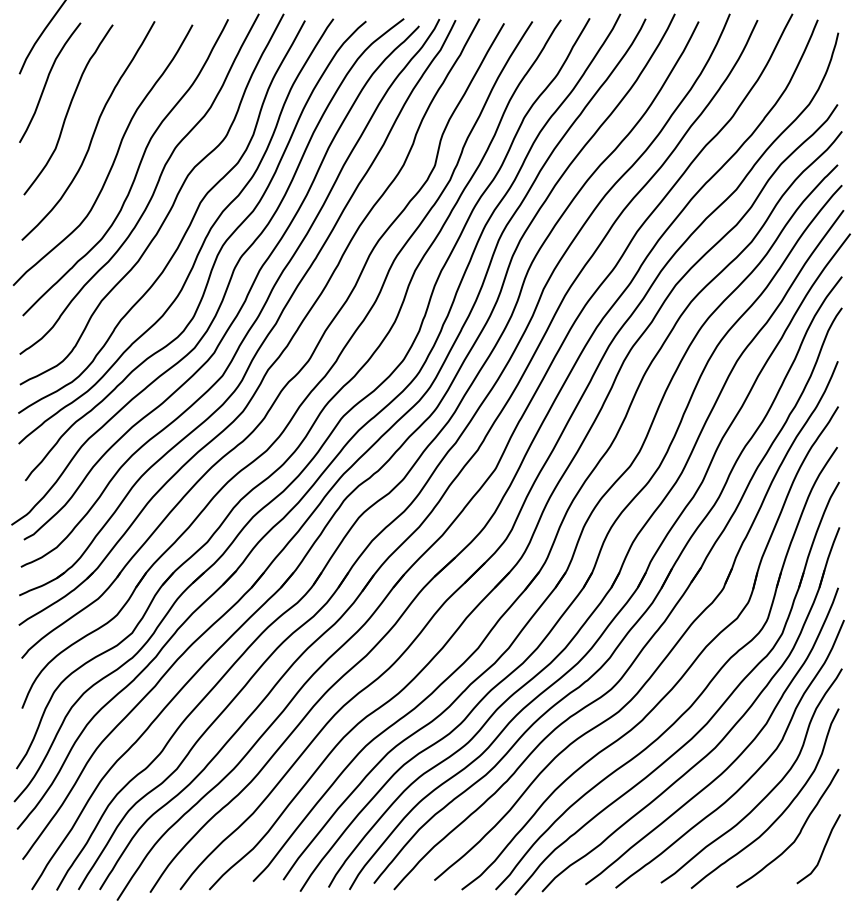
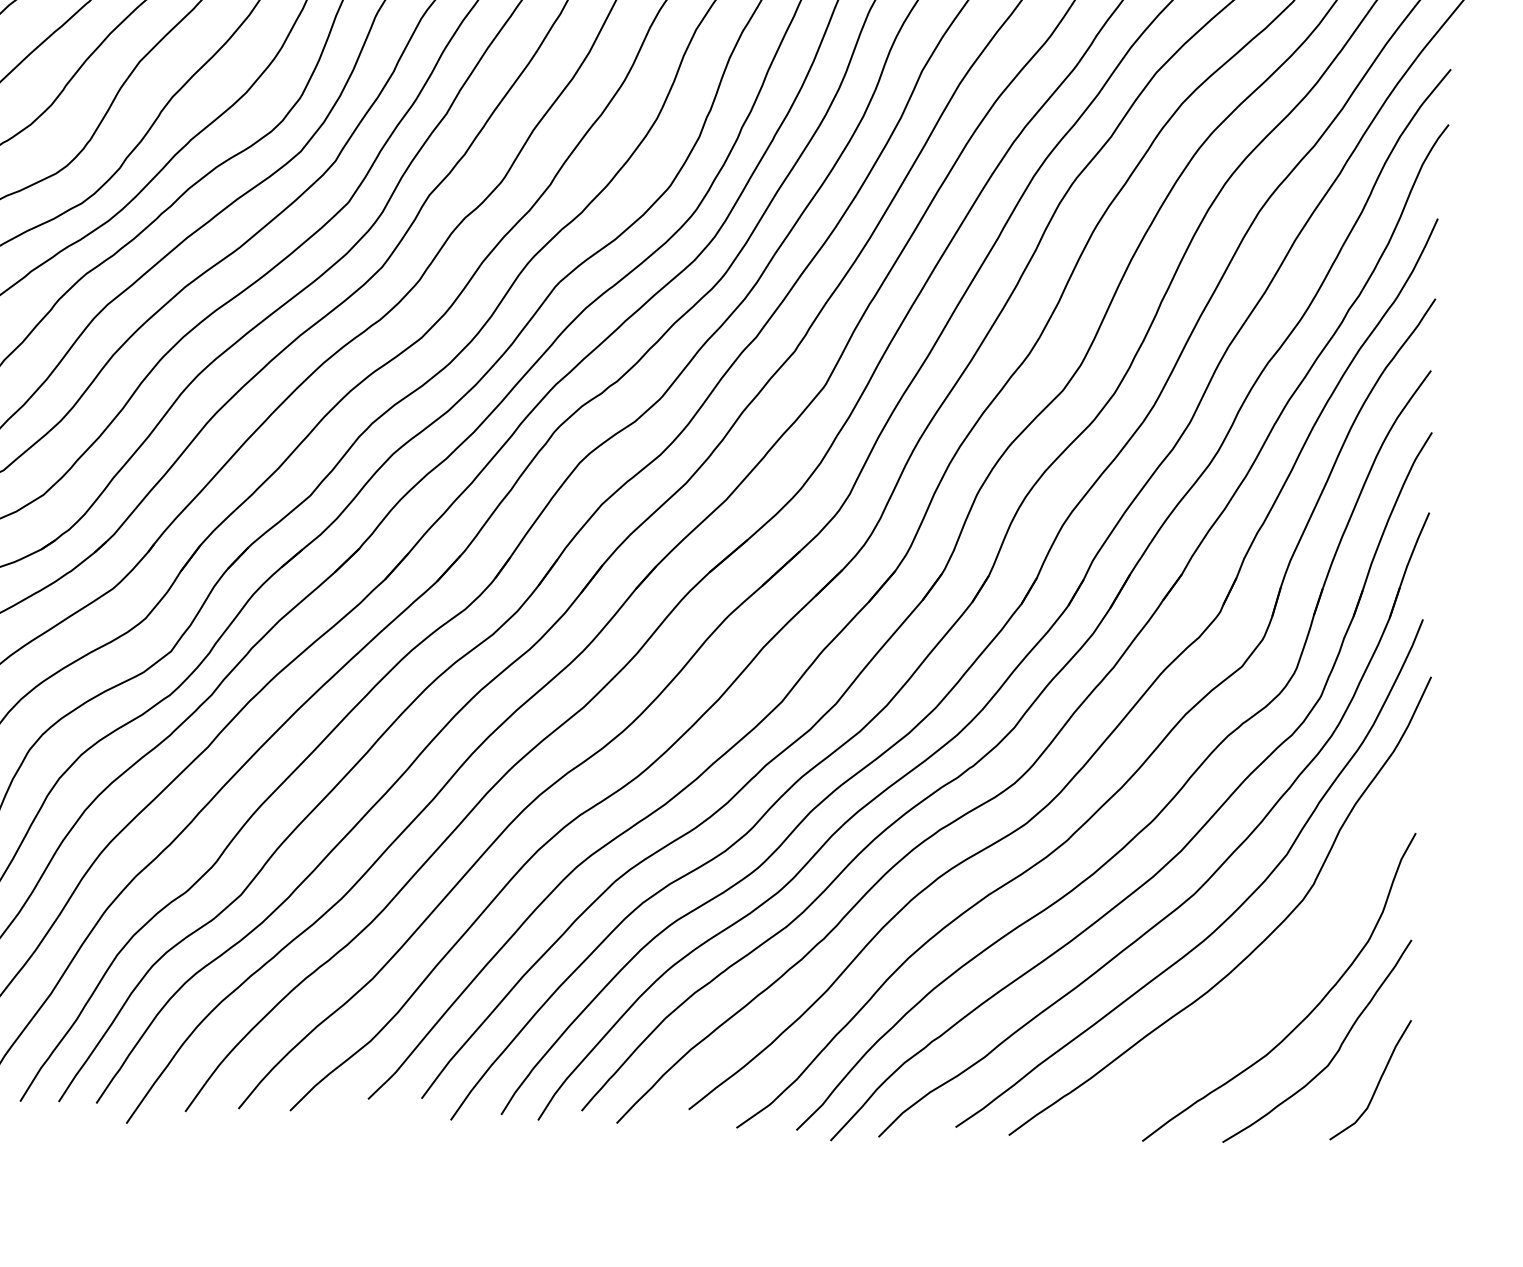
curve: (768, 792) -> (1285, 976), removed

